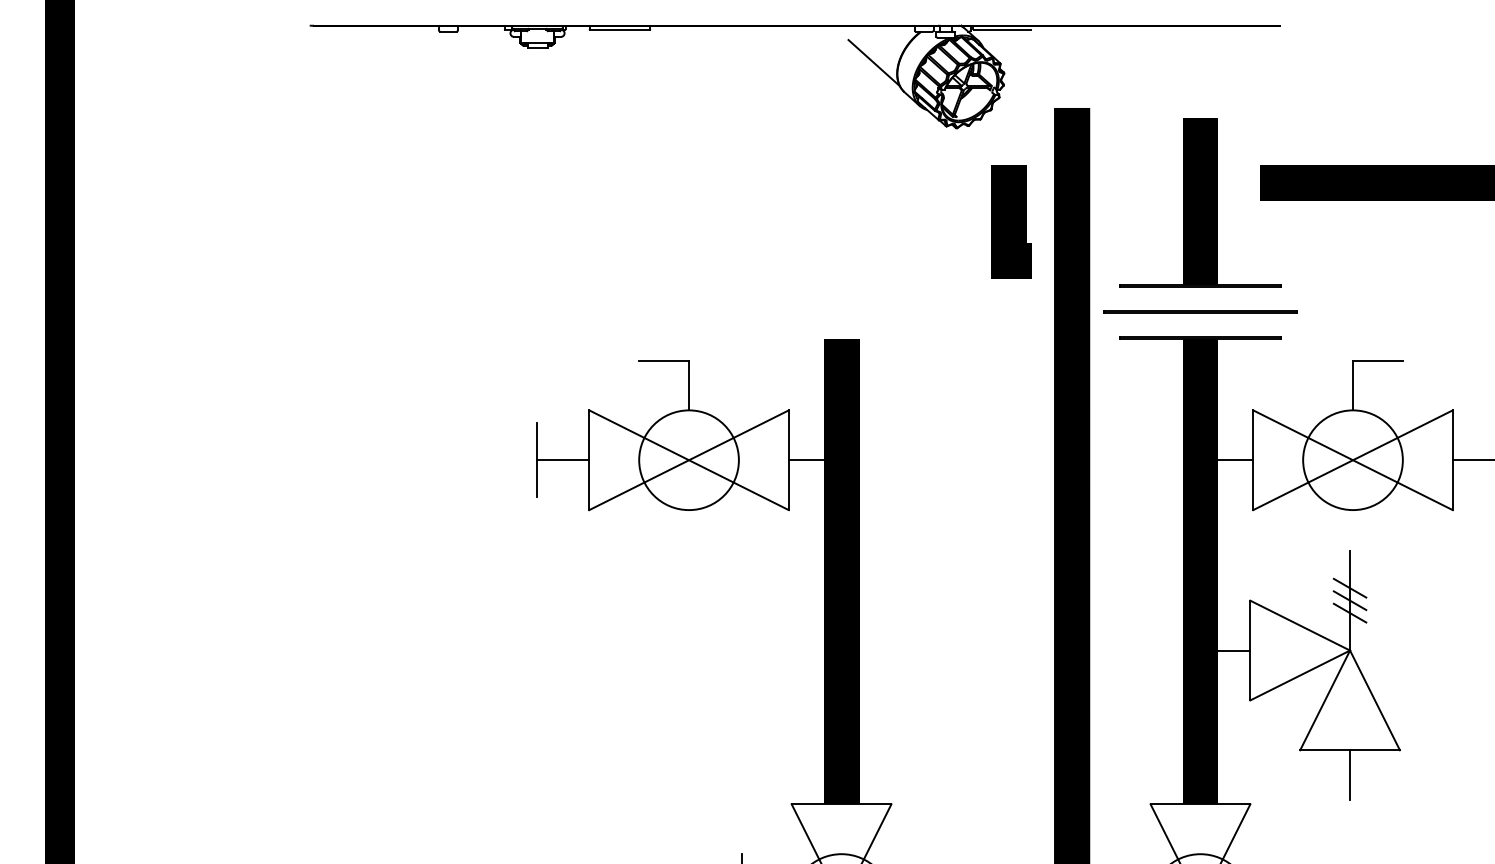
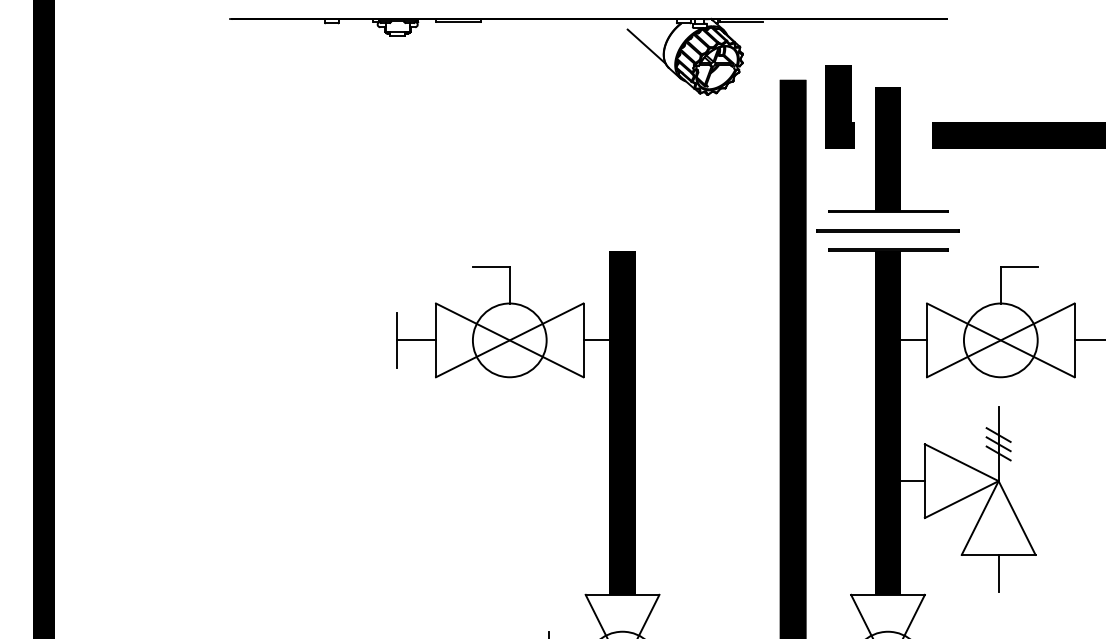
line: (1011, 221) -> (839, 106), moved

